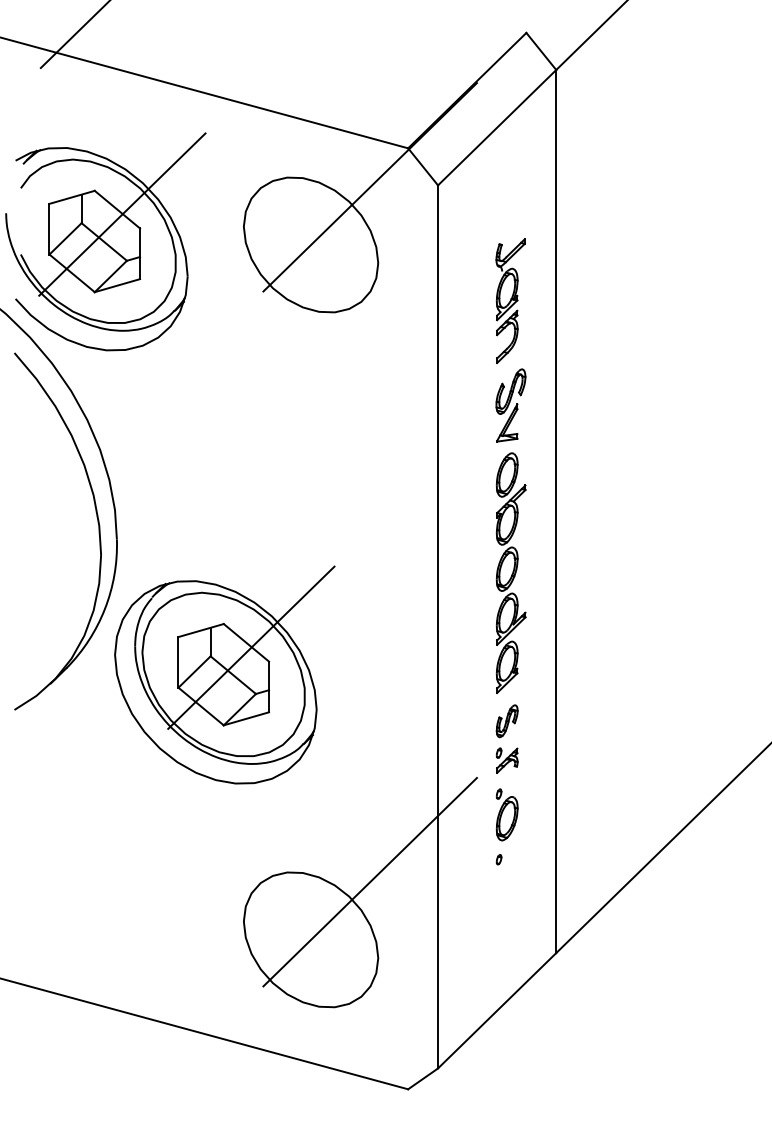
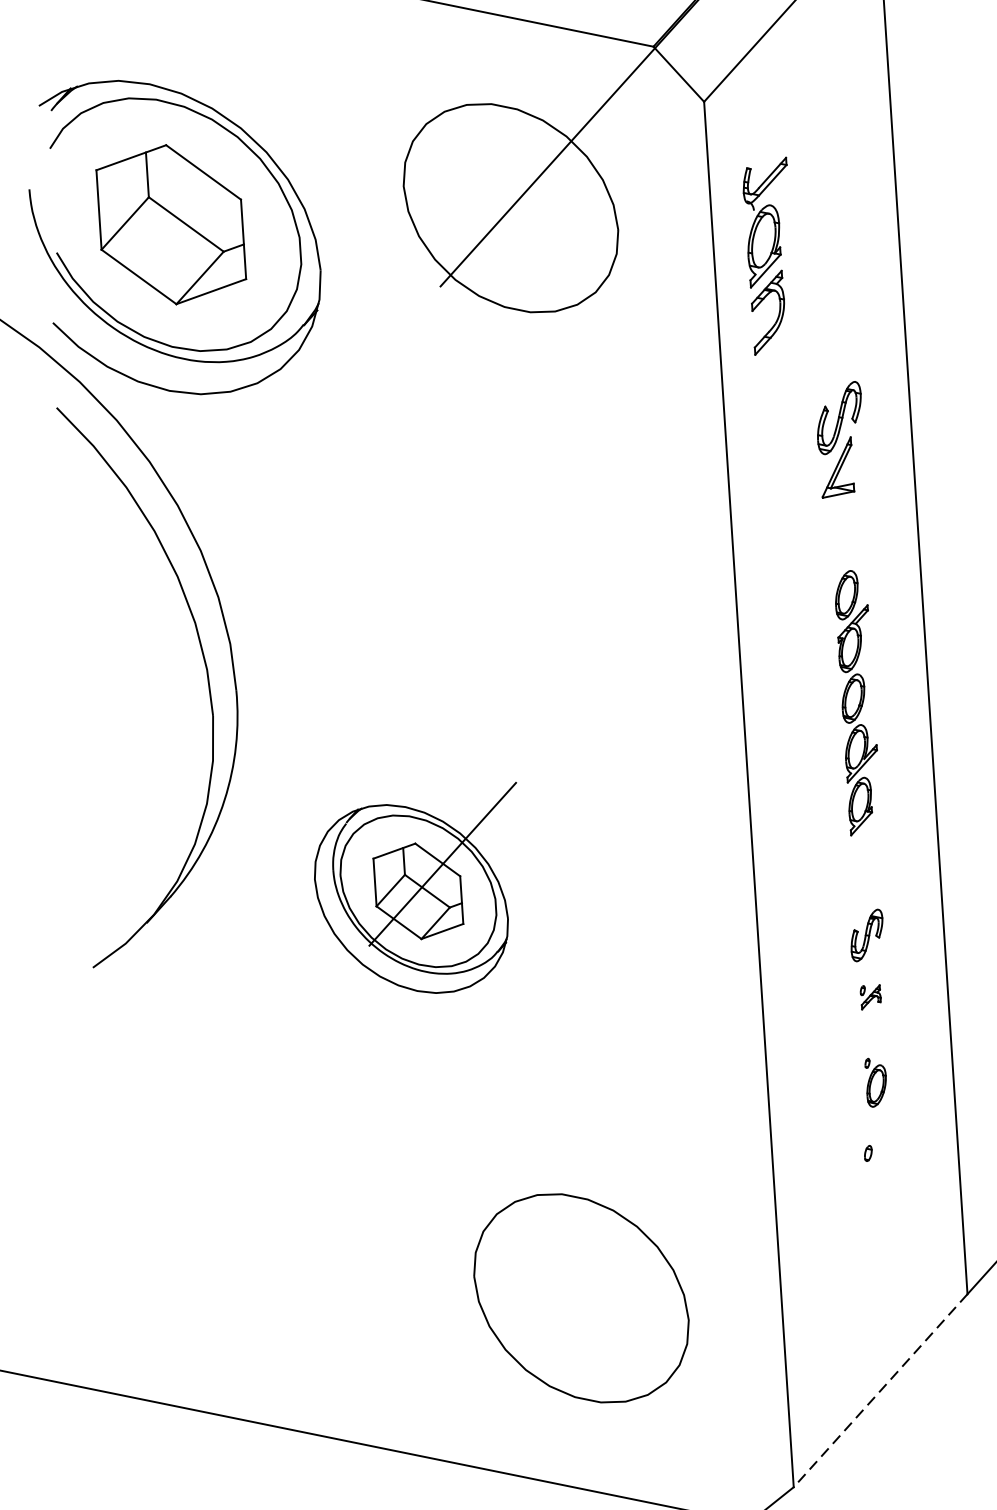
line: (122, 214) -> (212, 179), removed
part: (510, 301) -> (770, 256), moved
part: (510, 572) -> (857, 701), size x0.7
part: (224, 674) -> (418, 890), size x0.6
part: (506, 760) -> (869, 997), size x0.6
part: (506, 814) -> (875, 1081), size x0.6
line: (369, 882) -> (667, 1202), removed
line: (497, 1010) -> (881, 1390), solid -> dashed

